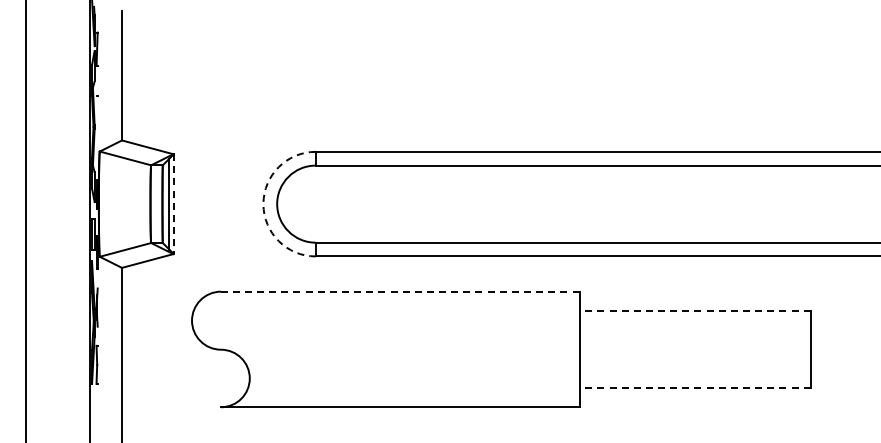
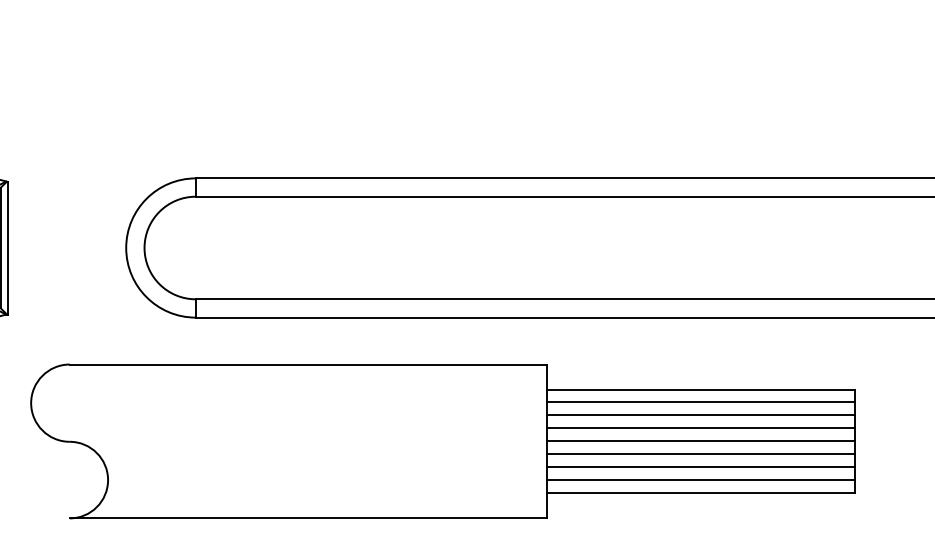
line: (174, 204) -> (7, 248), dashed -> solid
arc: (263, 204) -> (126, 248), dashed -> solid
line: (399, 291) -> (307, 364), dashed -> solid
line: (695, 310) -> (701, 389), dashed -> solid
line: (694, 320) -> (700, 402), added
line: (694, 329) -> (700, 414), added
line: (694, 339) -> (700, 428), added
line: (694, 349) -> (700, 441), added
line: (694, 359) -> (700, 454), added
line: (694, 368) -> (700, 466), added
line: (694, 378) -> (700, 480), added
line: (695, 387) -> (701, 492), dashed -> solid

